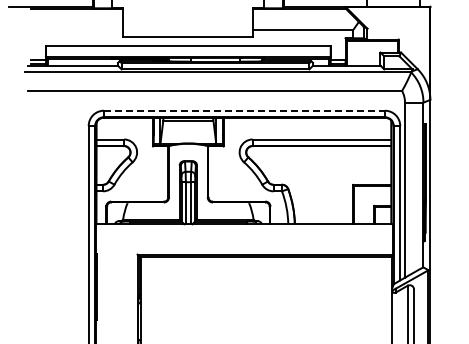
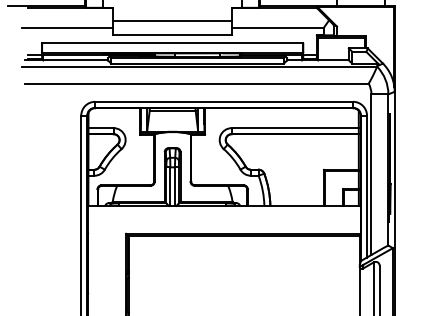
line: (188, 22) -> (172, 20), added
line: (73, 30) -> (67, 28), added
line: (244, 110) -> (224, 101), dashed -> solid

